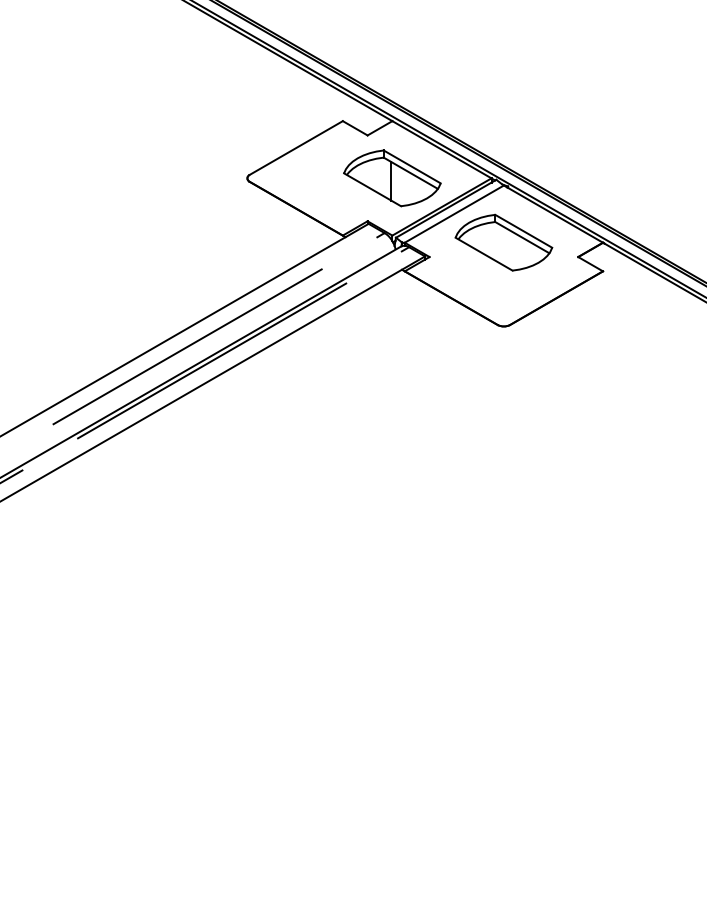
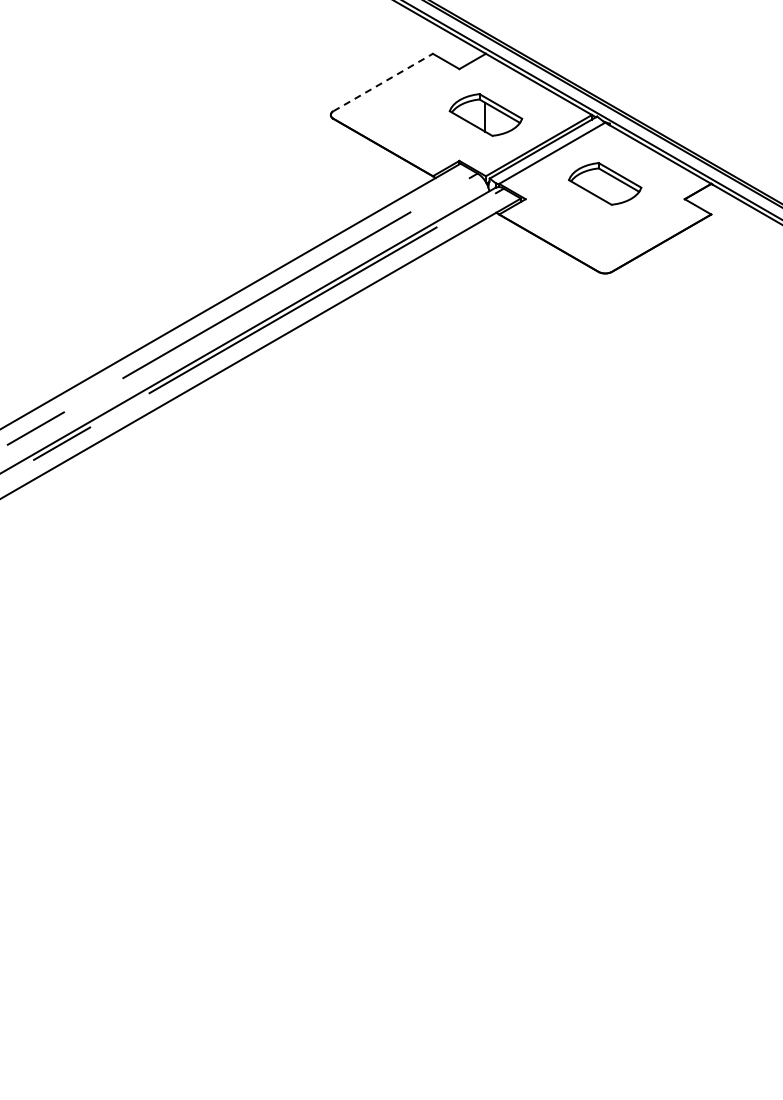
line: (296, 147) -> (383, 82), solid -> dashed
part: (391, 177) -> (485, 114), size x0.7
part: (503, 242) -> (604, 183), size x0.7

